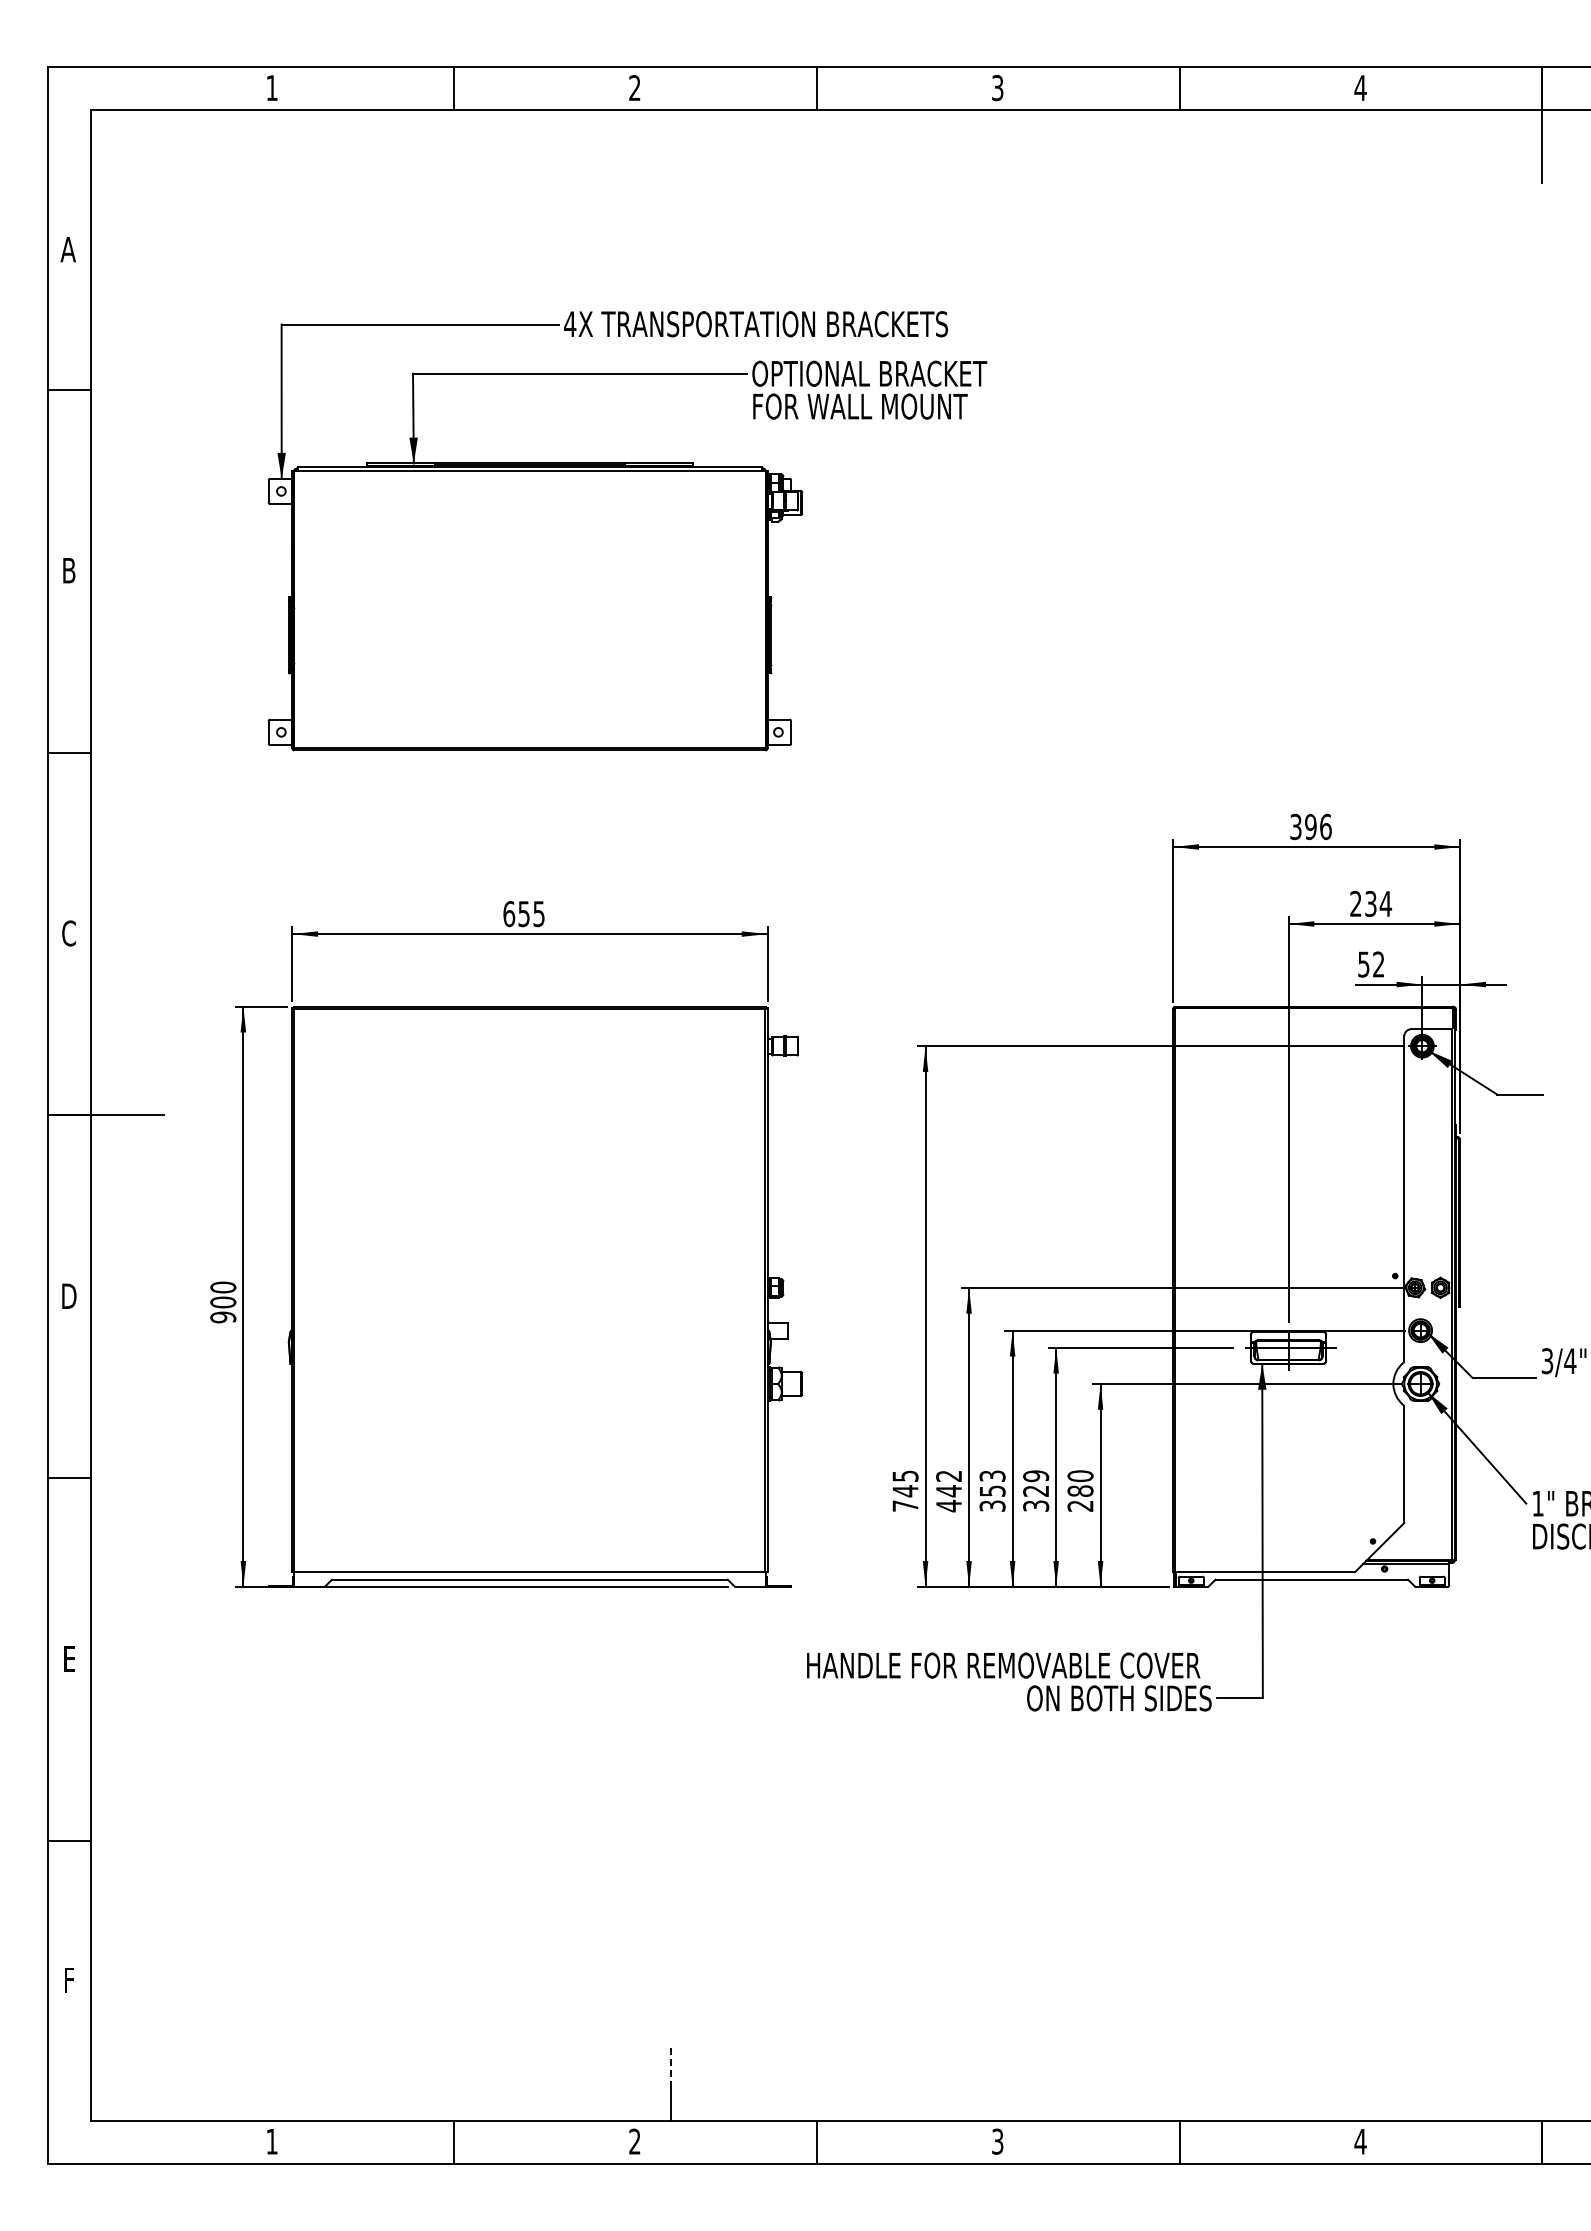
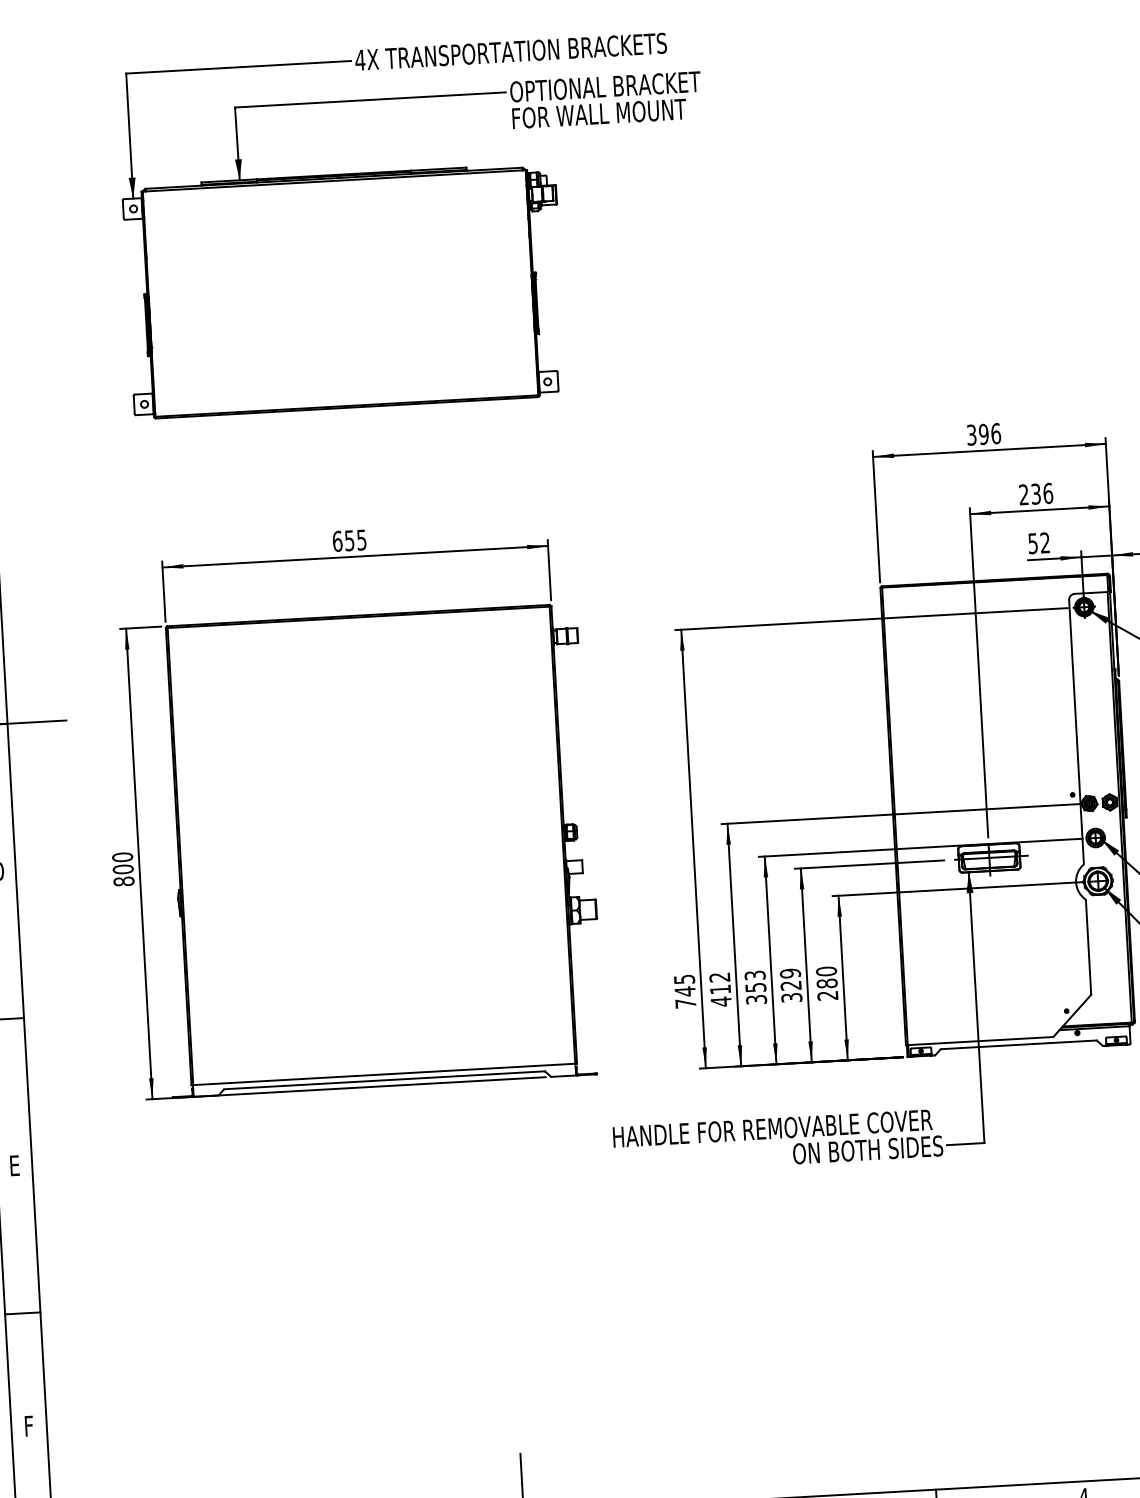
text: (1385, 903) -> (1047, 493), 234 -> 236
text: (223, 1317) -> (124, 881), 900 -> 800
text: (948, 1491) -> (720, 989), 442 -> 412
line: (671, 2066) -> (521, 1468), dashed -> solid

